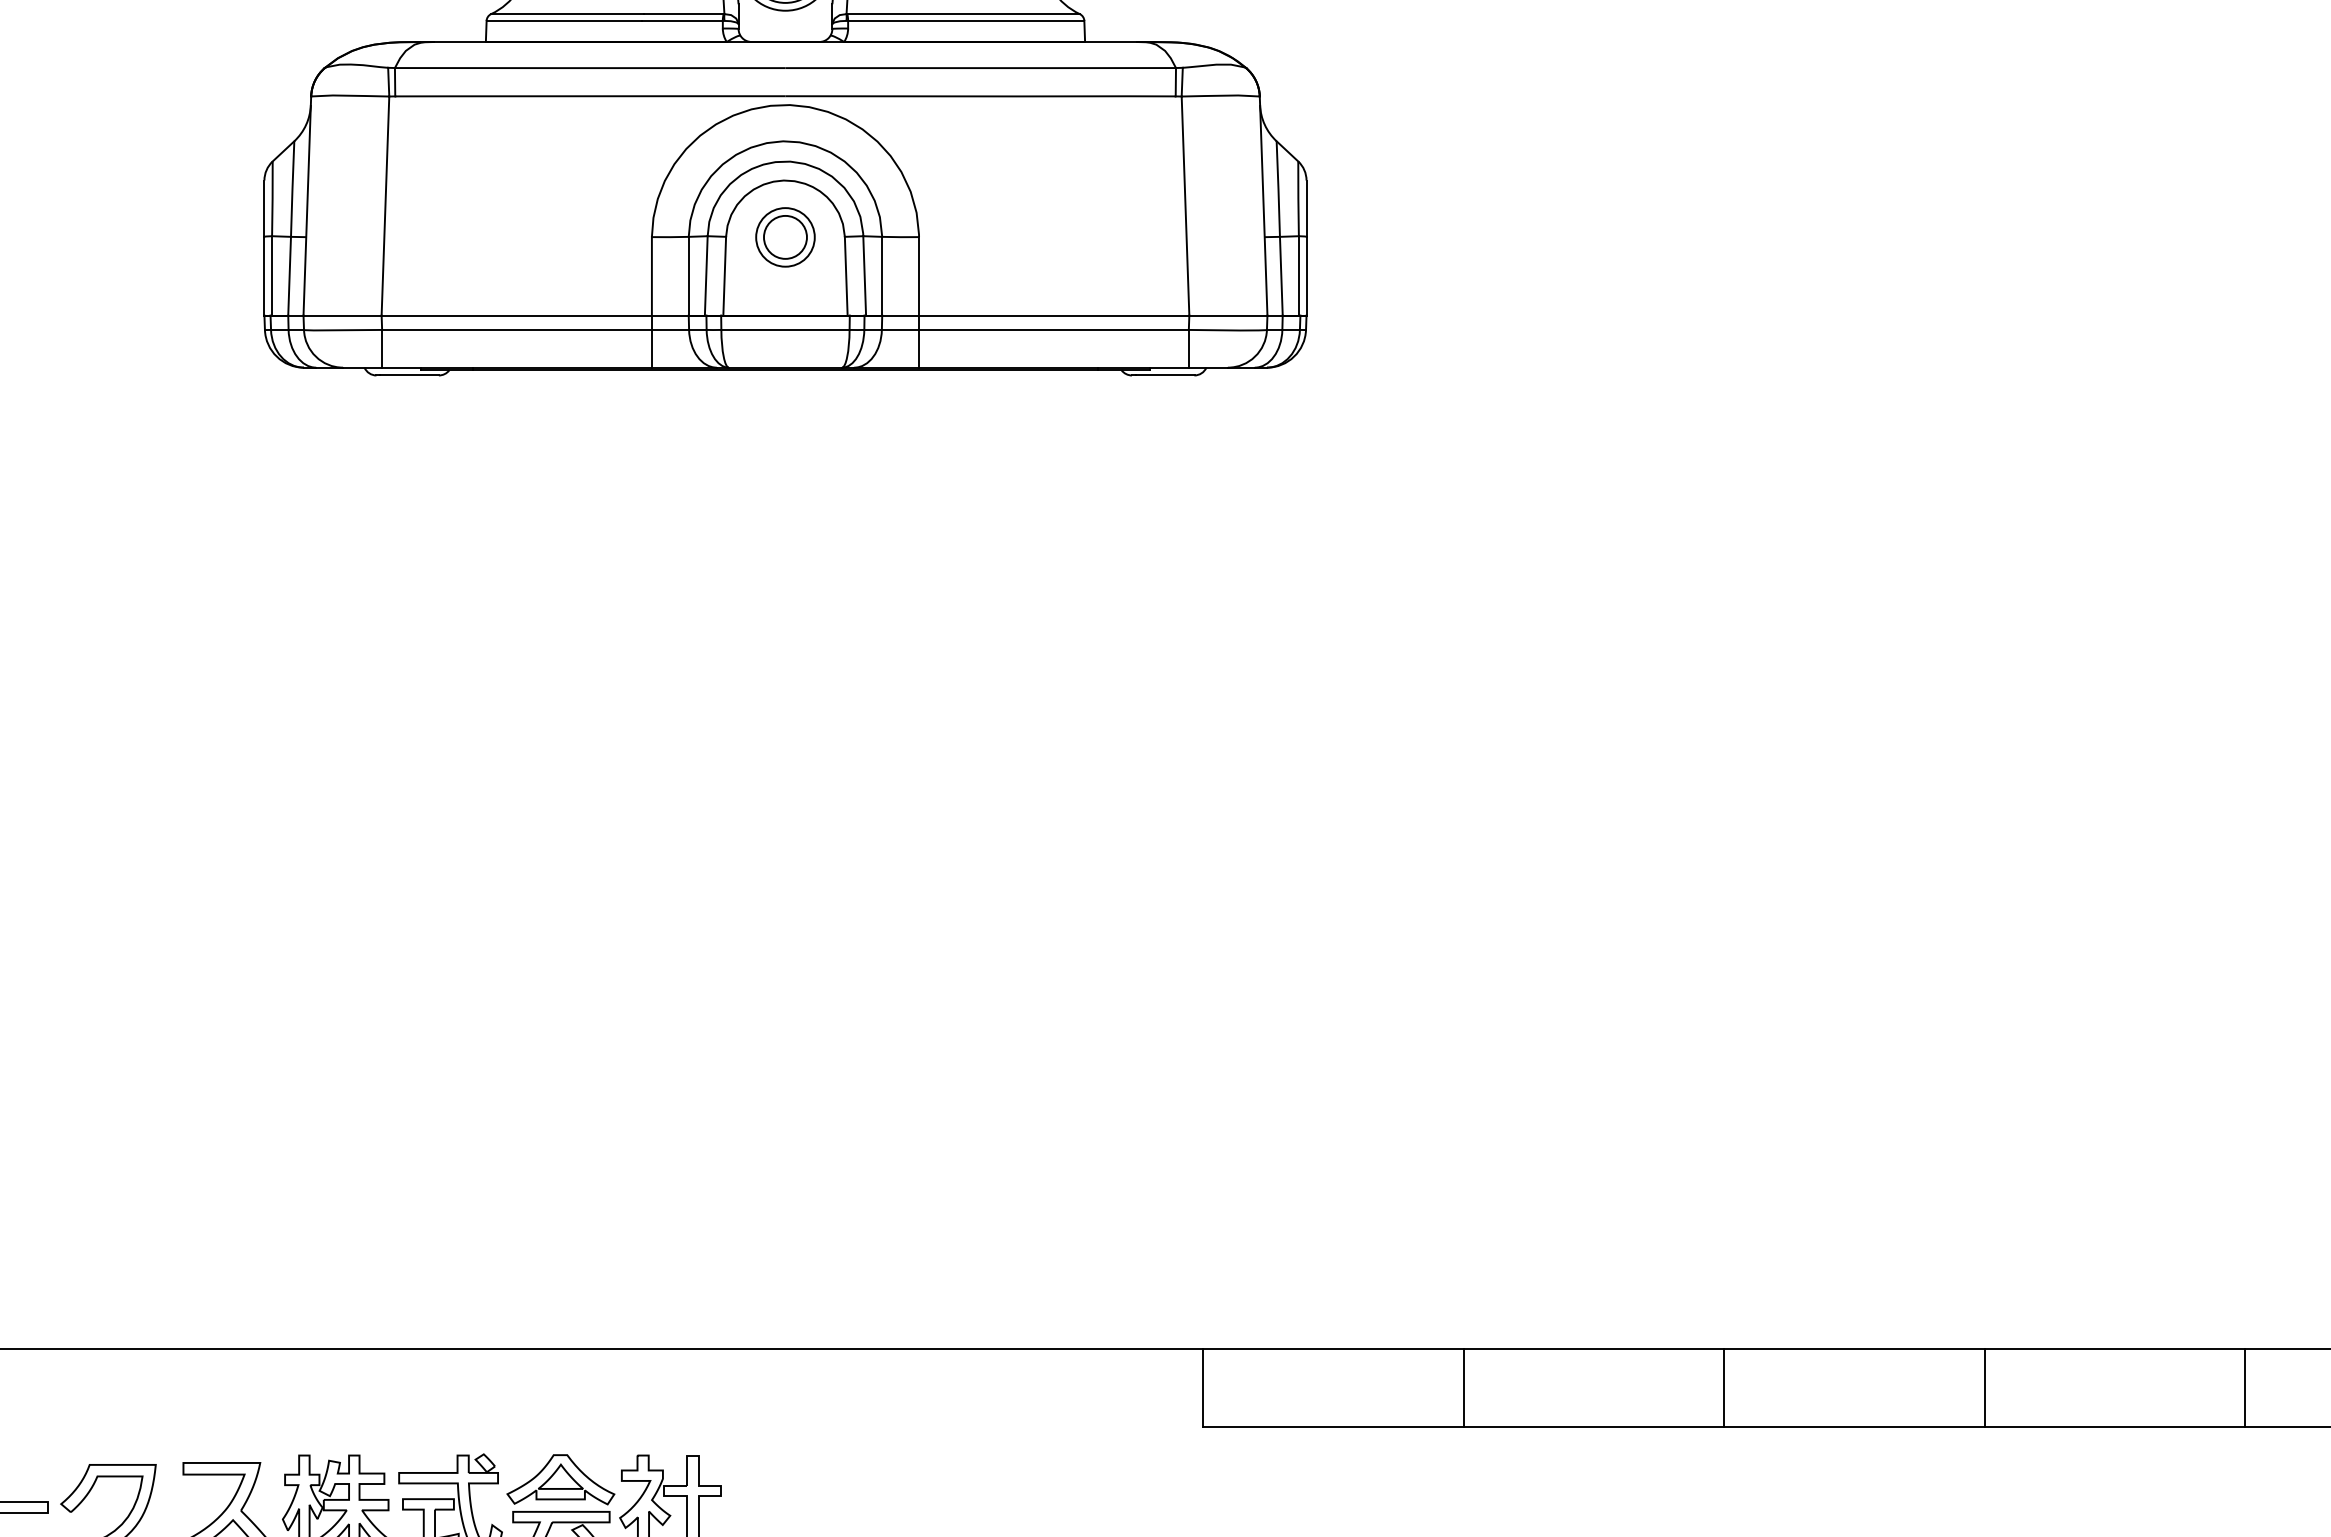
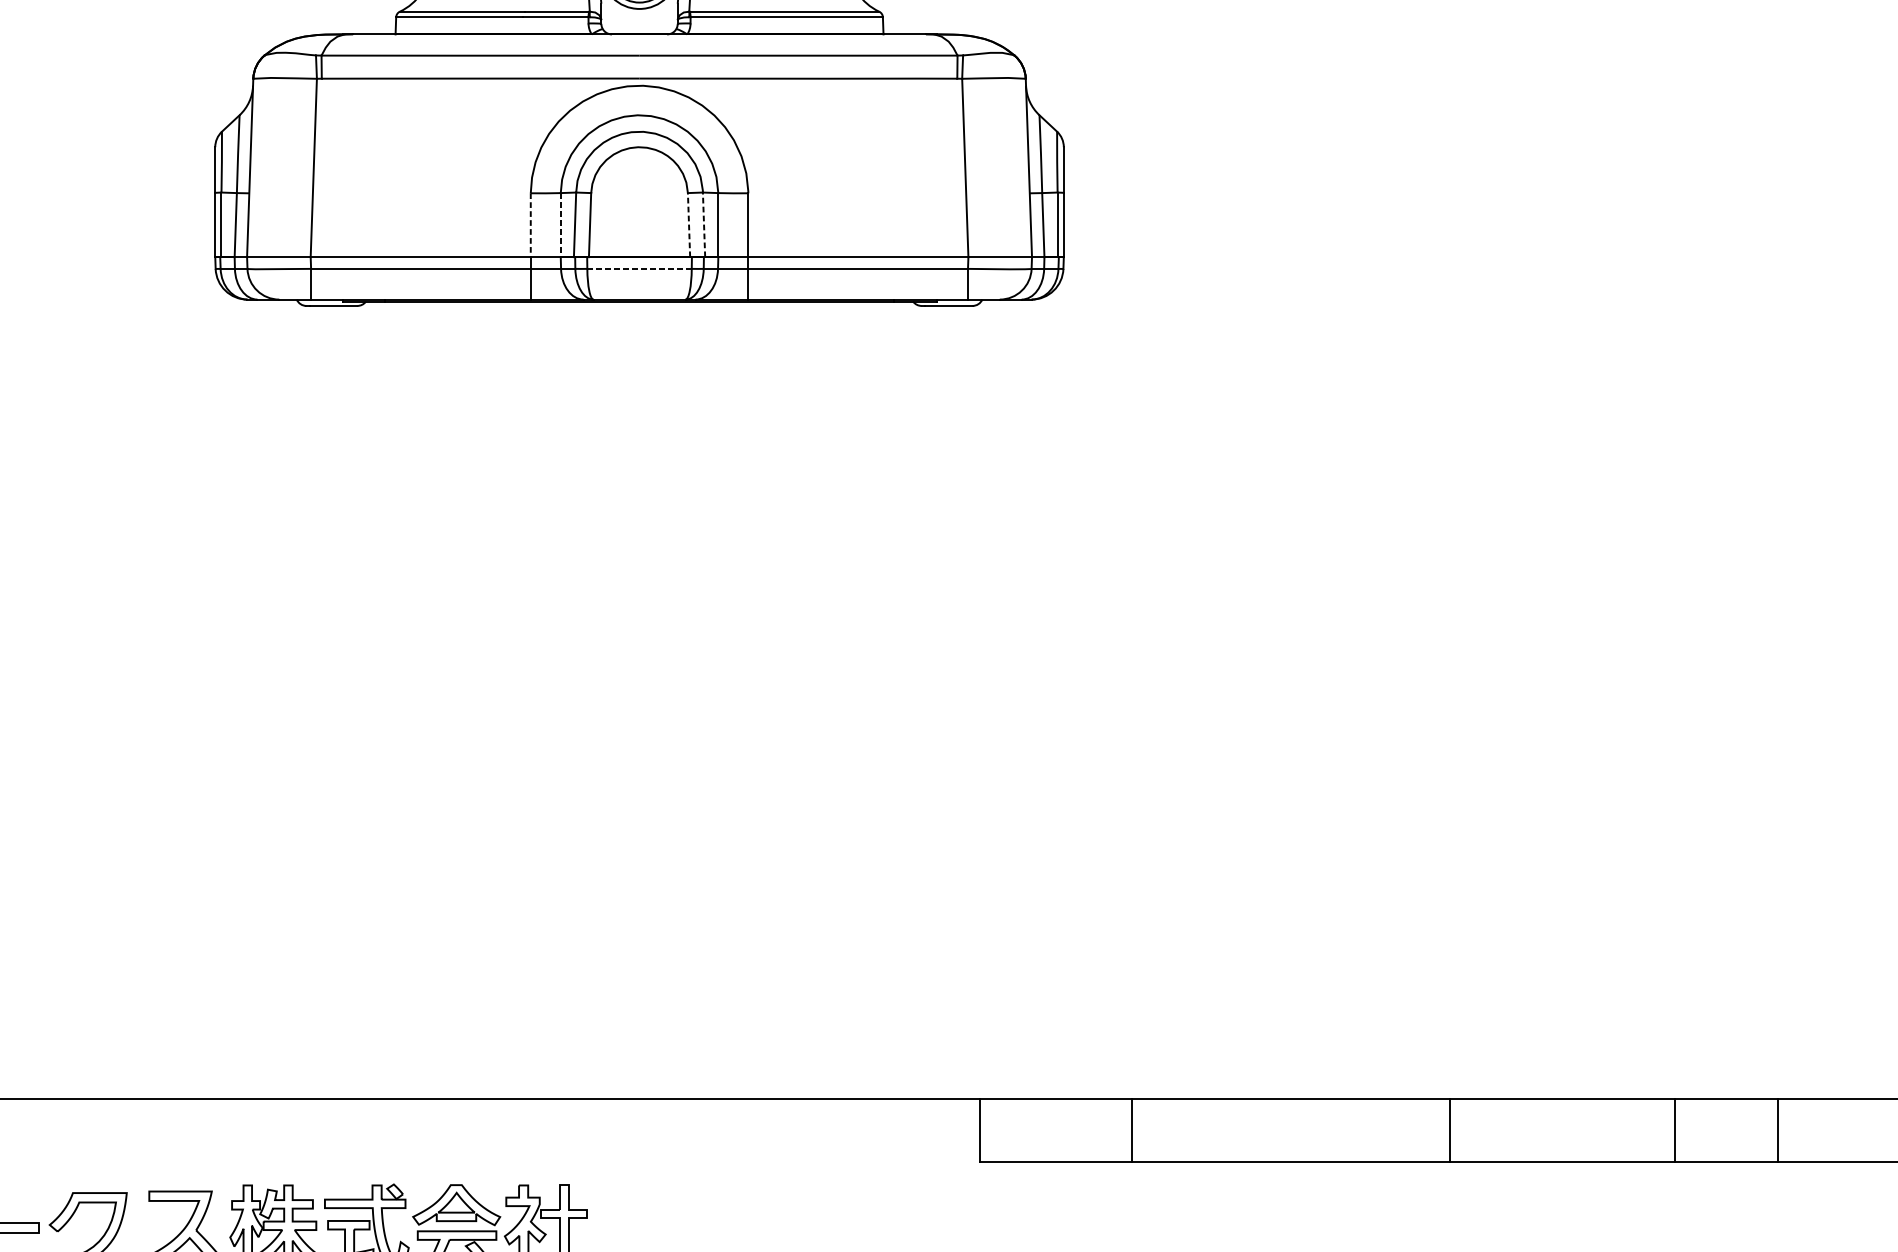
part: (785, 237) -> (639, 193), removed
line: (846, 275) -> (689, 224), solid -> dashed
line: (864, 275) -> (703, 224), solid -> dashed
line: (651, 276) -> (530, 225), solid -> dashed
line: (688, 276) -> (560, 225), solid -> dashed
line: (784, 329) -> (638, 268), solid -> dashed
line: (1463, 1388) -> (1131, 1130), moved
line: (1724, 1388) -> (1449, 1130), moved
line: (1984, 1388) -> (1675, 1130), moved
line: (2245, 1388) -> (1777, 1130), moved

